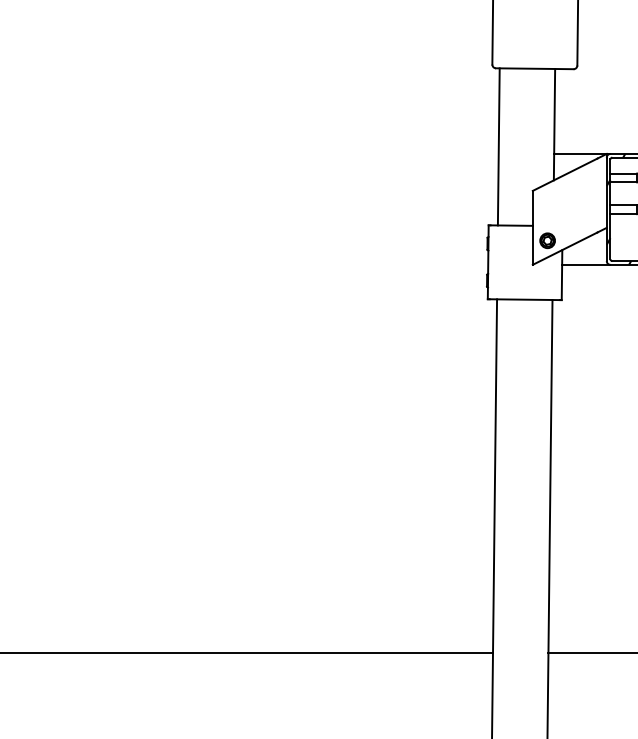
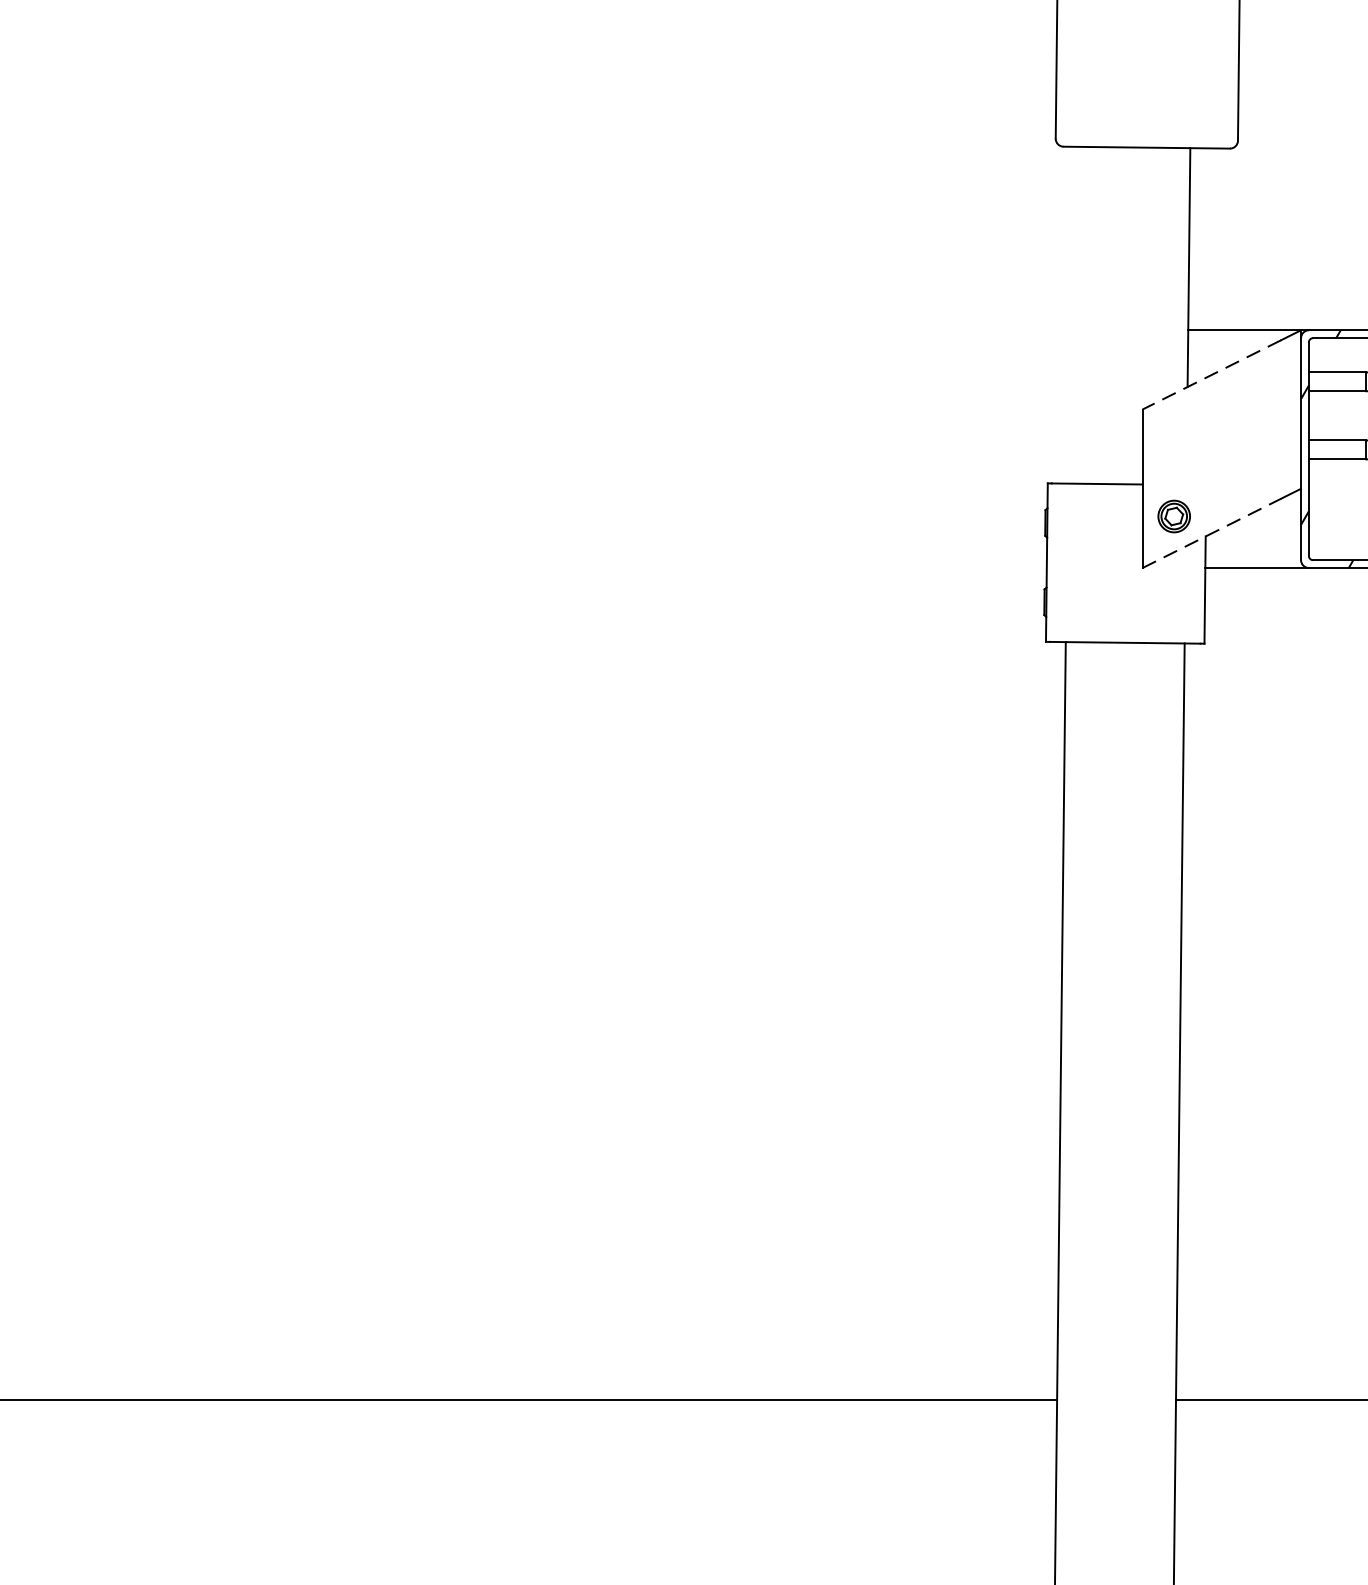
line: (498, 146) -> (1068, 314), removed
line: (564, 174) -> (1210, 374), solid -> dashed
line: (565, 248) -> (1212, 533), solid -> dashed

